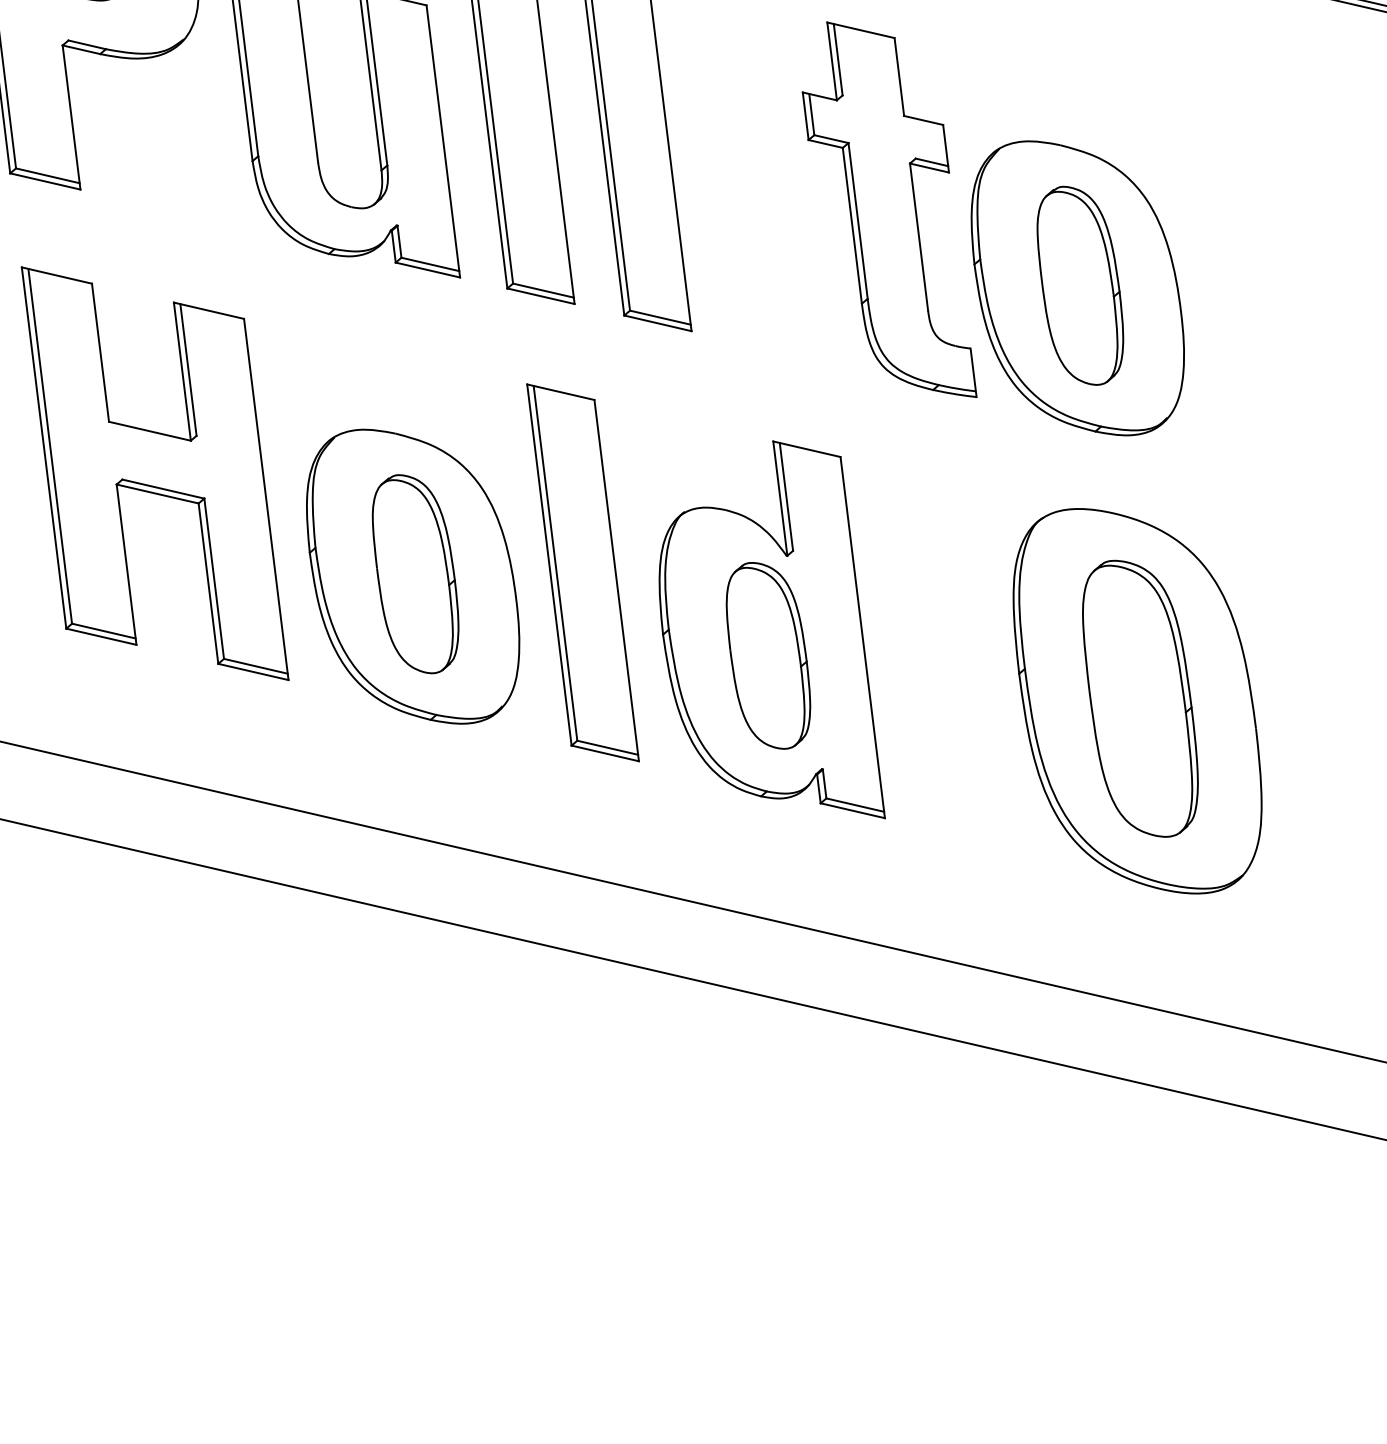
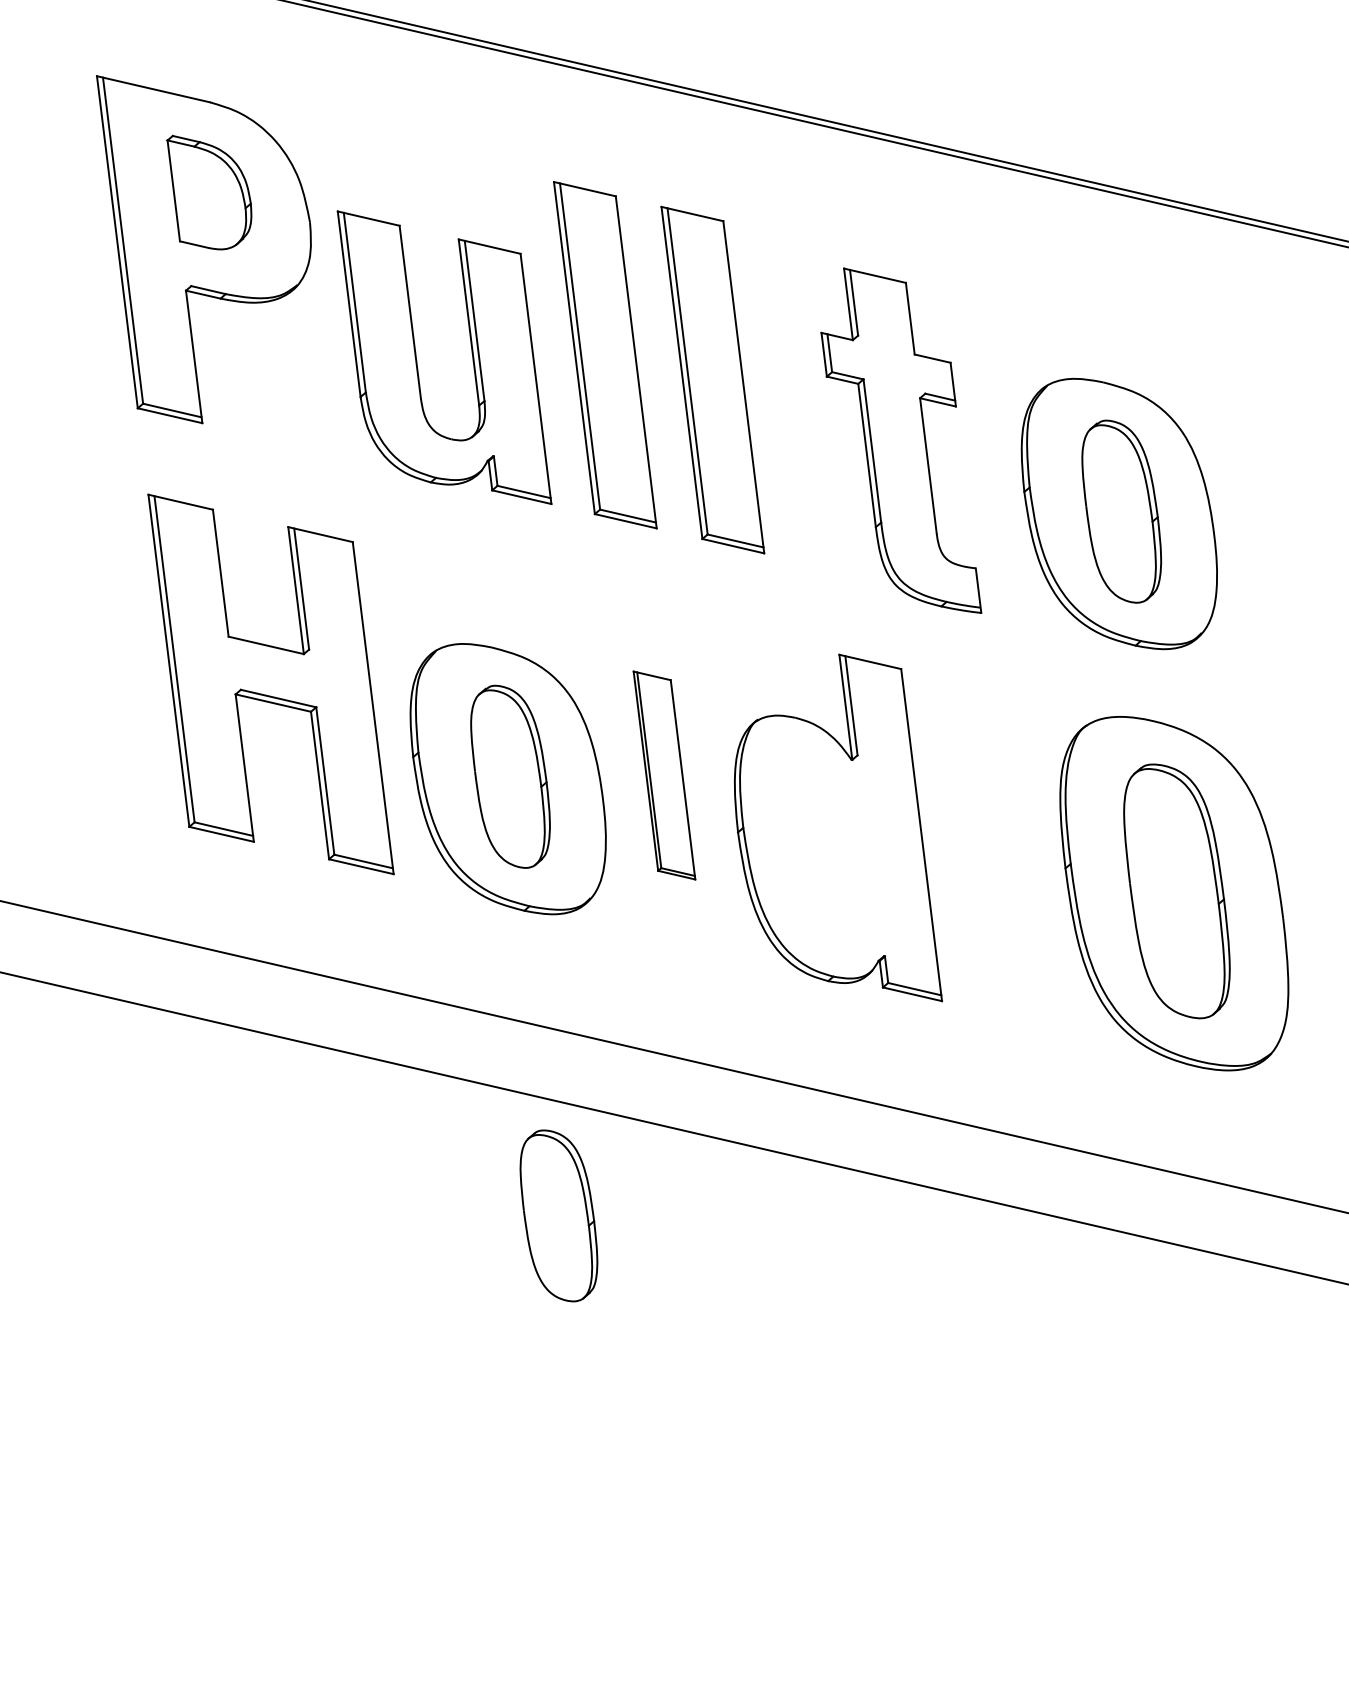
part: (889, 209) -> (901, 440), moved
part: (583, 572) -> (664, 775), size x0.6
part: (767, 655) -> (558, 1215), moved

